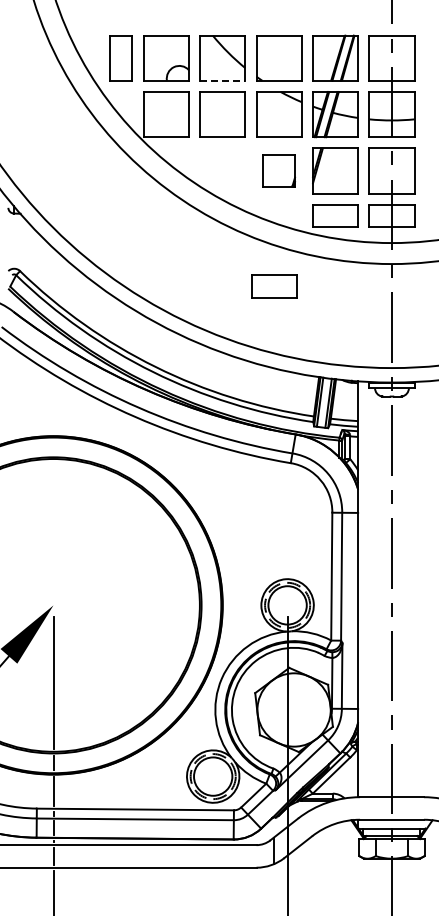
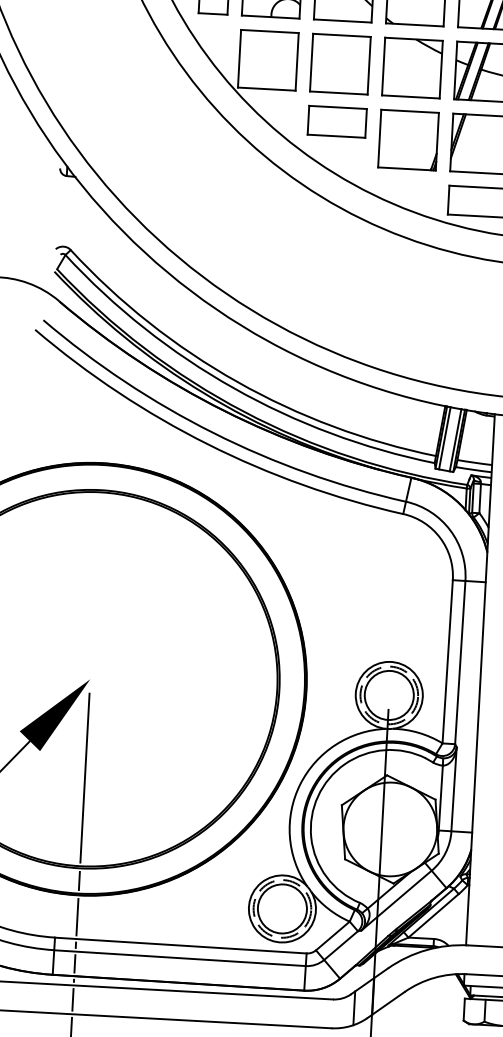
line: (222, 80) -> (342, 20), dashed -> solid
part: (279, 170) -> (409, 139), size x1.43
part: (274, 286) -> (336, 121), moved

